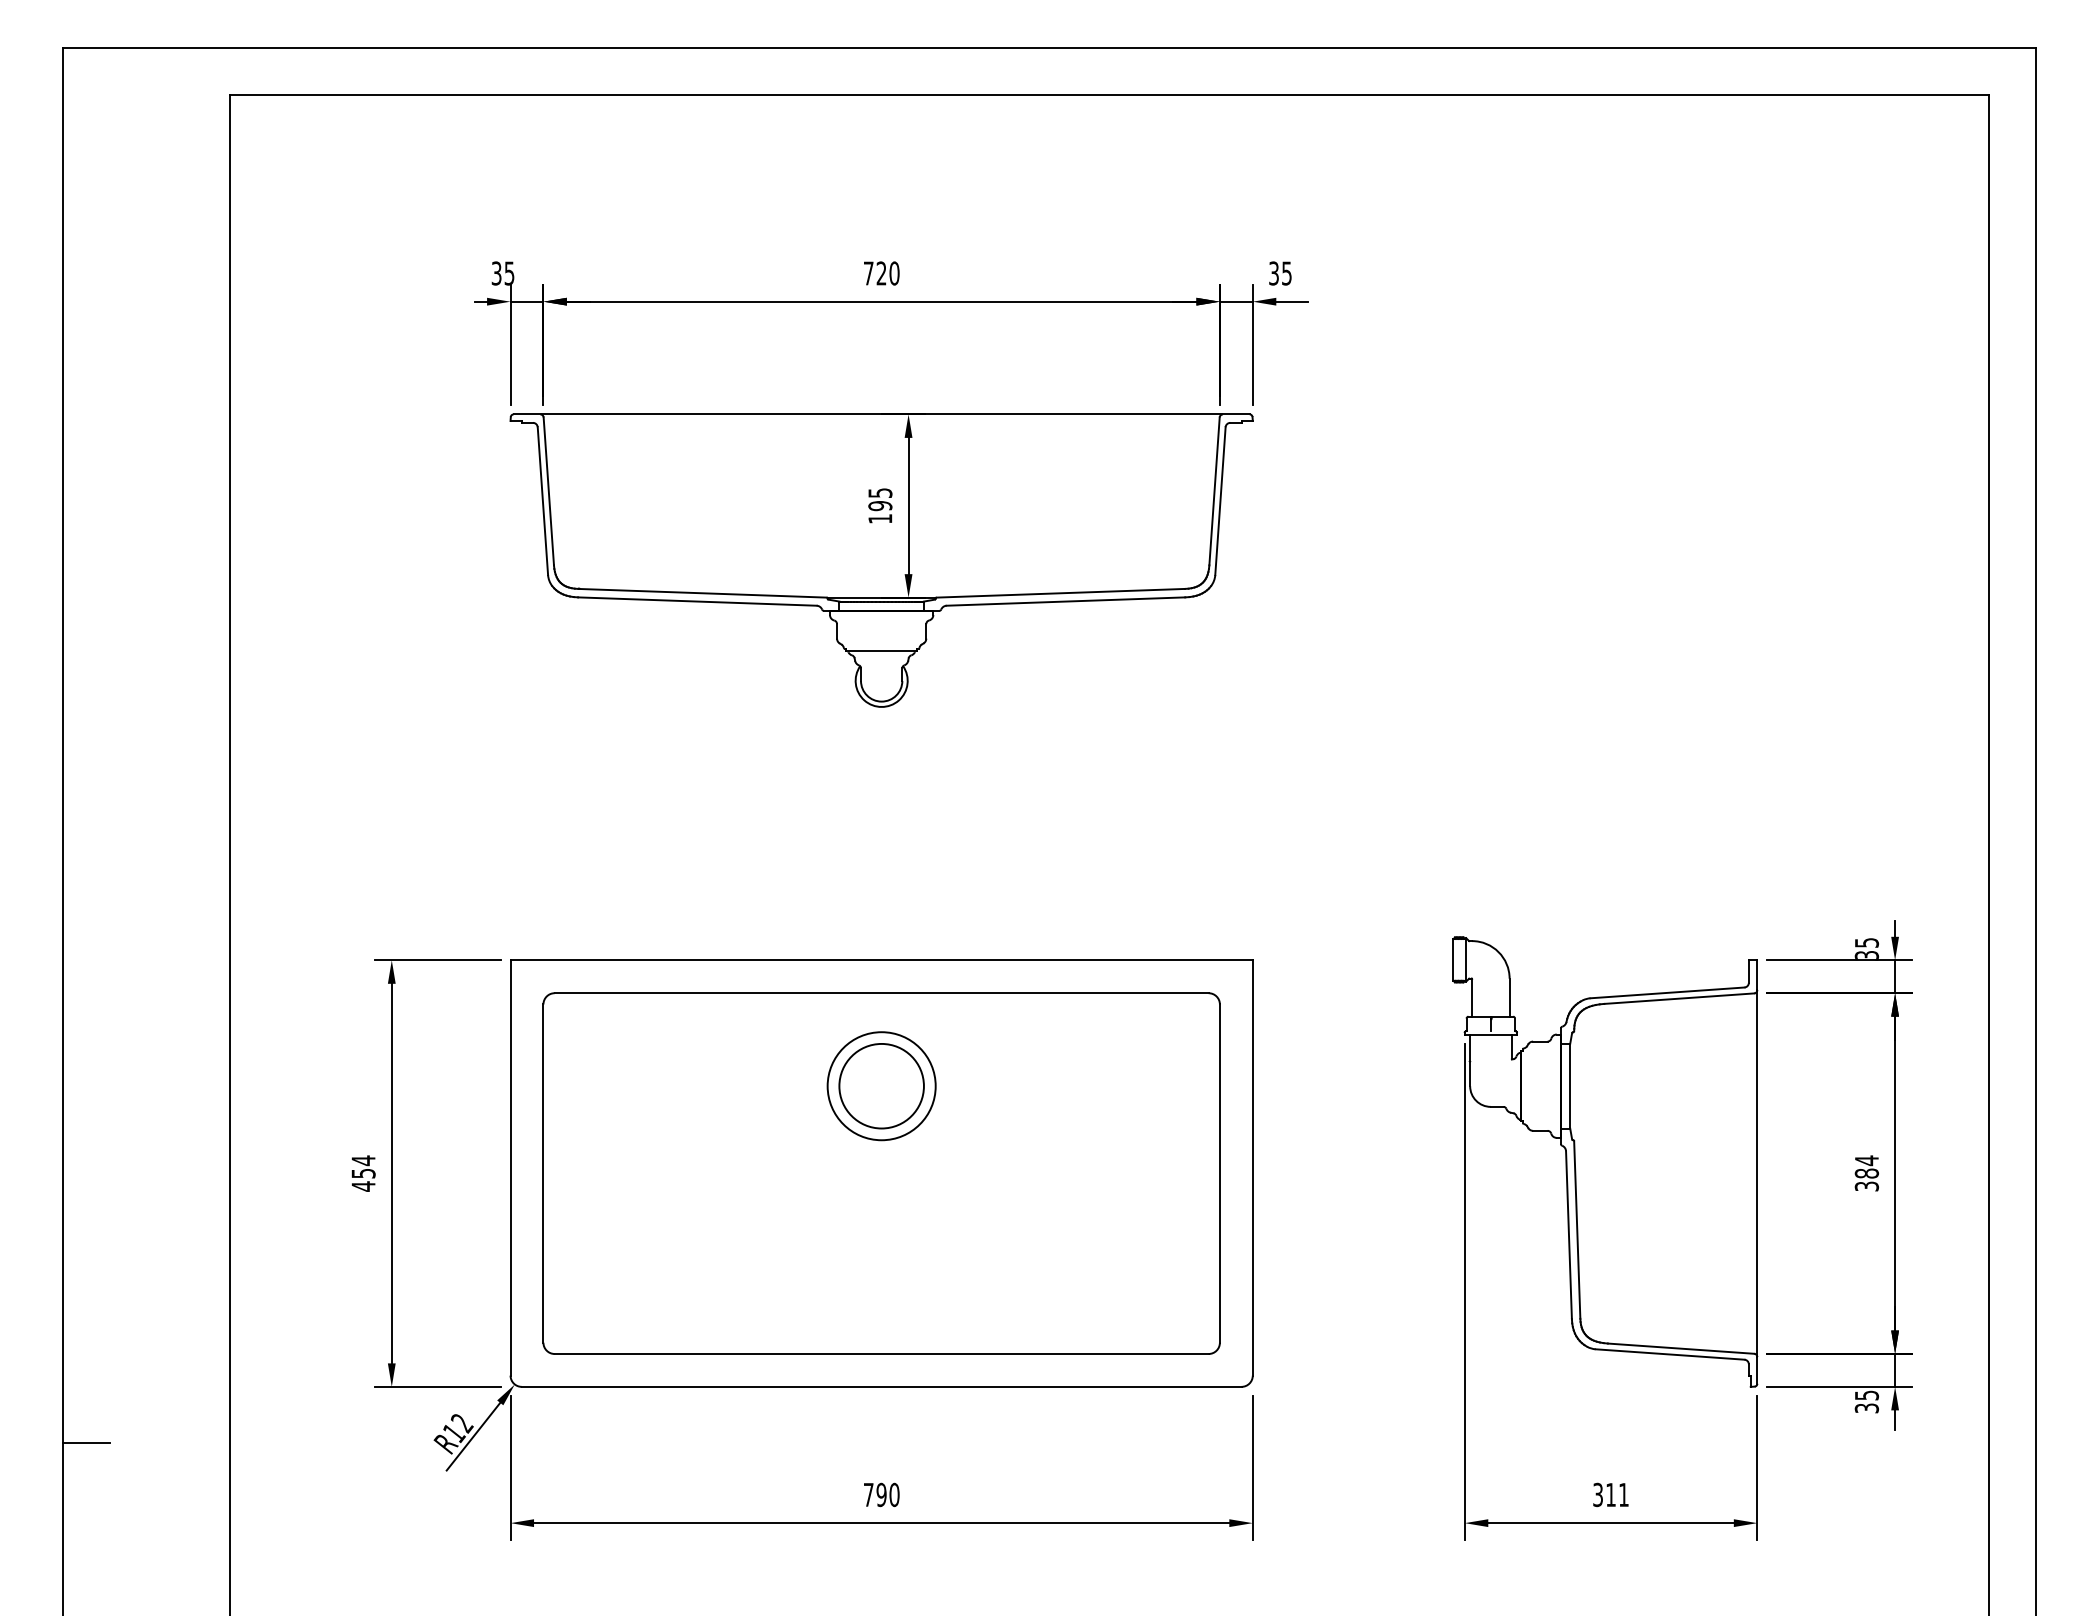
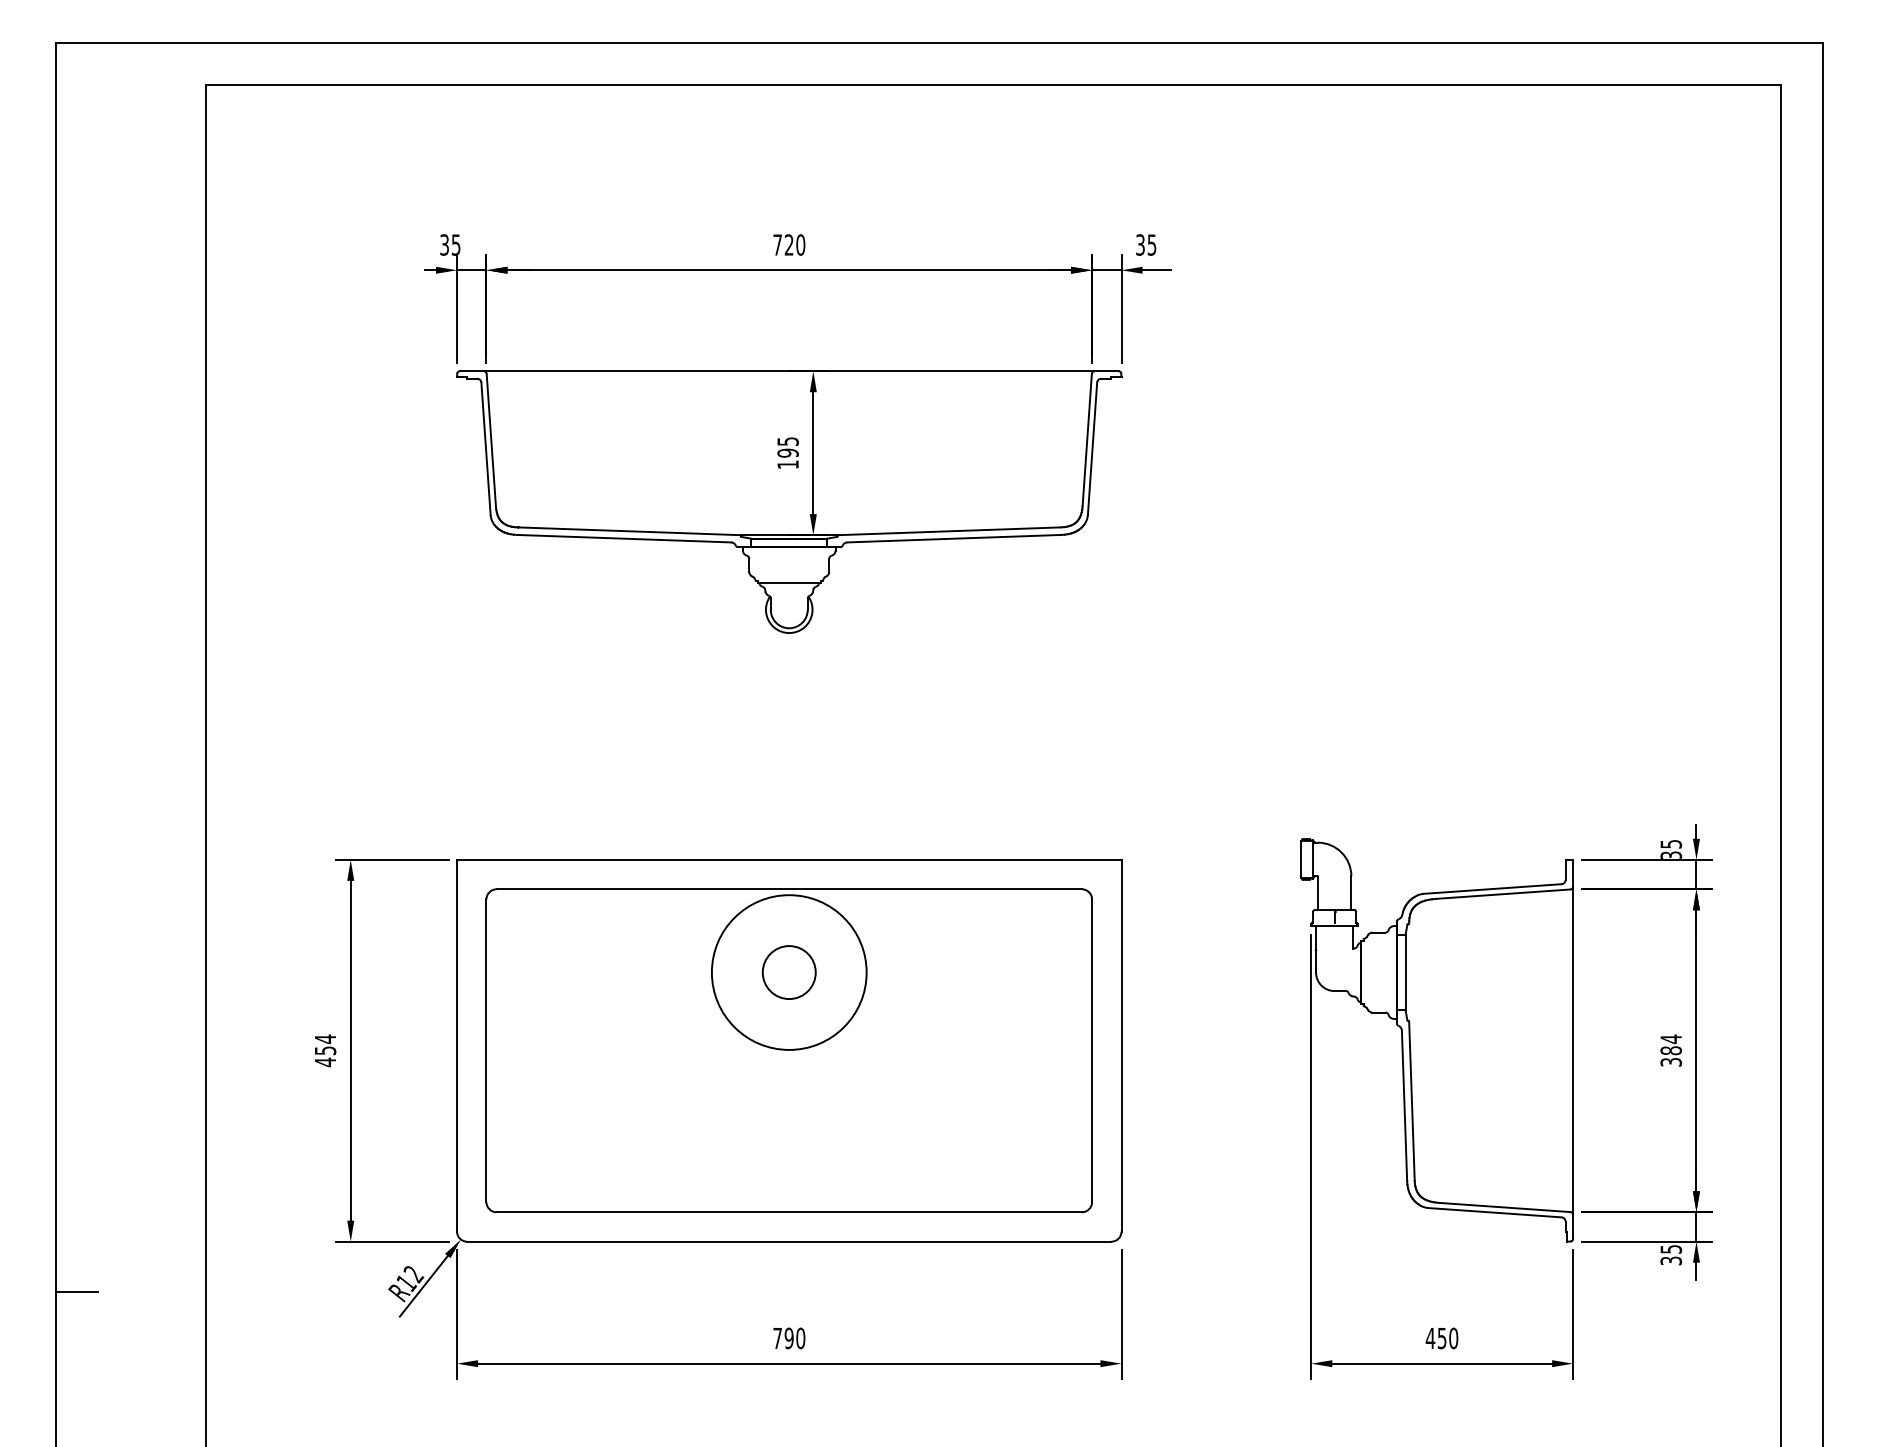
circle: (880, 1086) -> (788, 972), size x1.6
circle: (881, 1086) -> (789, 972), size x0.7
text: (1610, 1495) -> (1441, 1338), 311 -> 450

